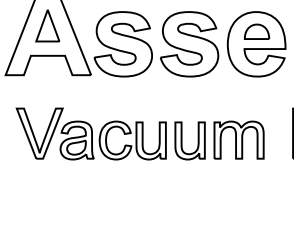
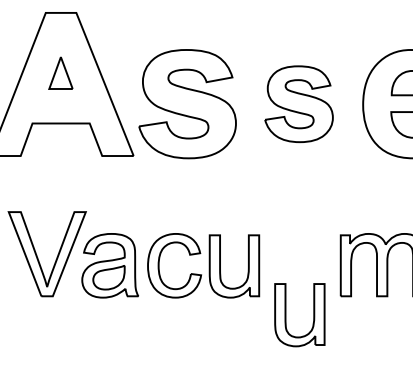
part: (47, 25) -> (60, 72), size x0.6
part: (189, 44) -> (298, 104), size x0.7
part: (182, 140) -> (287, 314), moved

